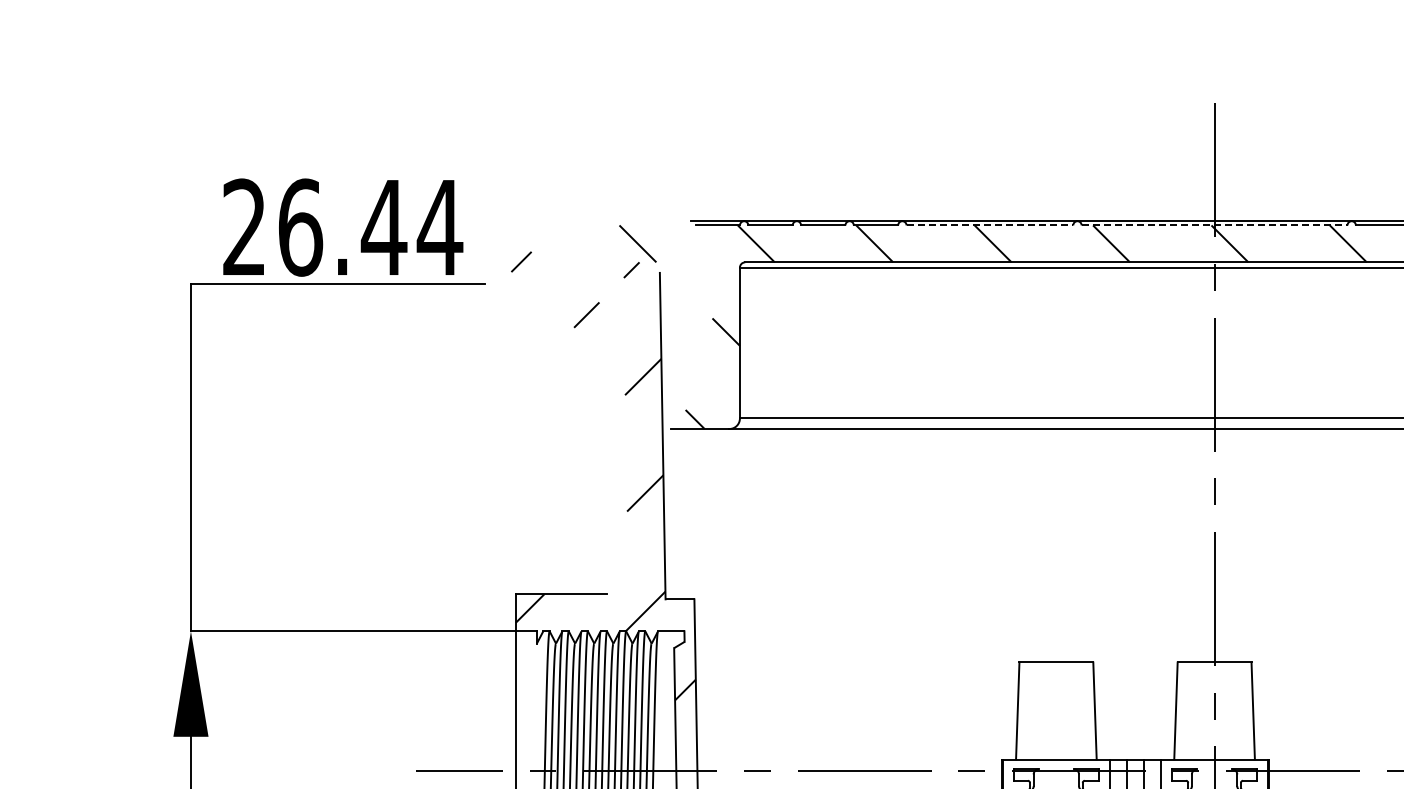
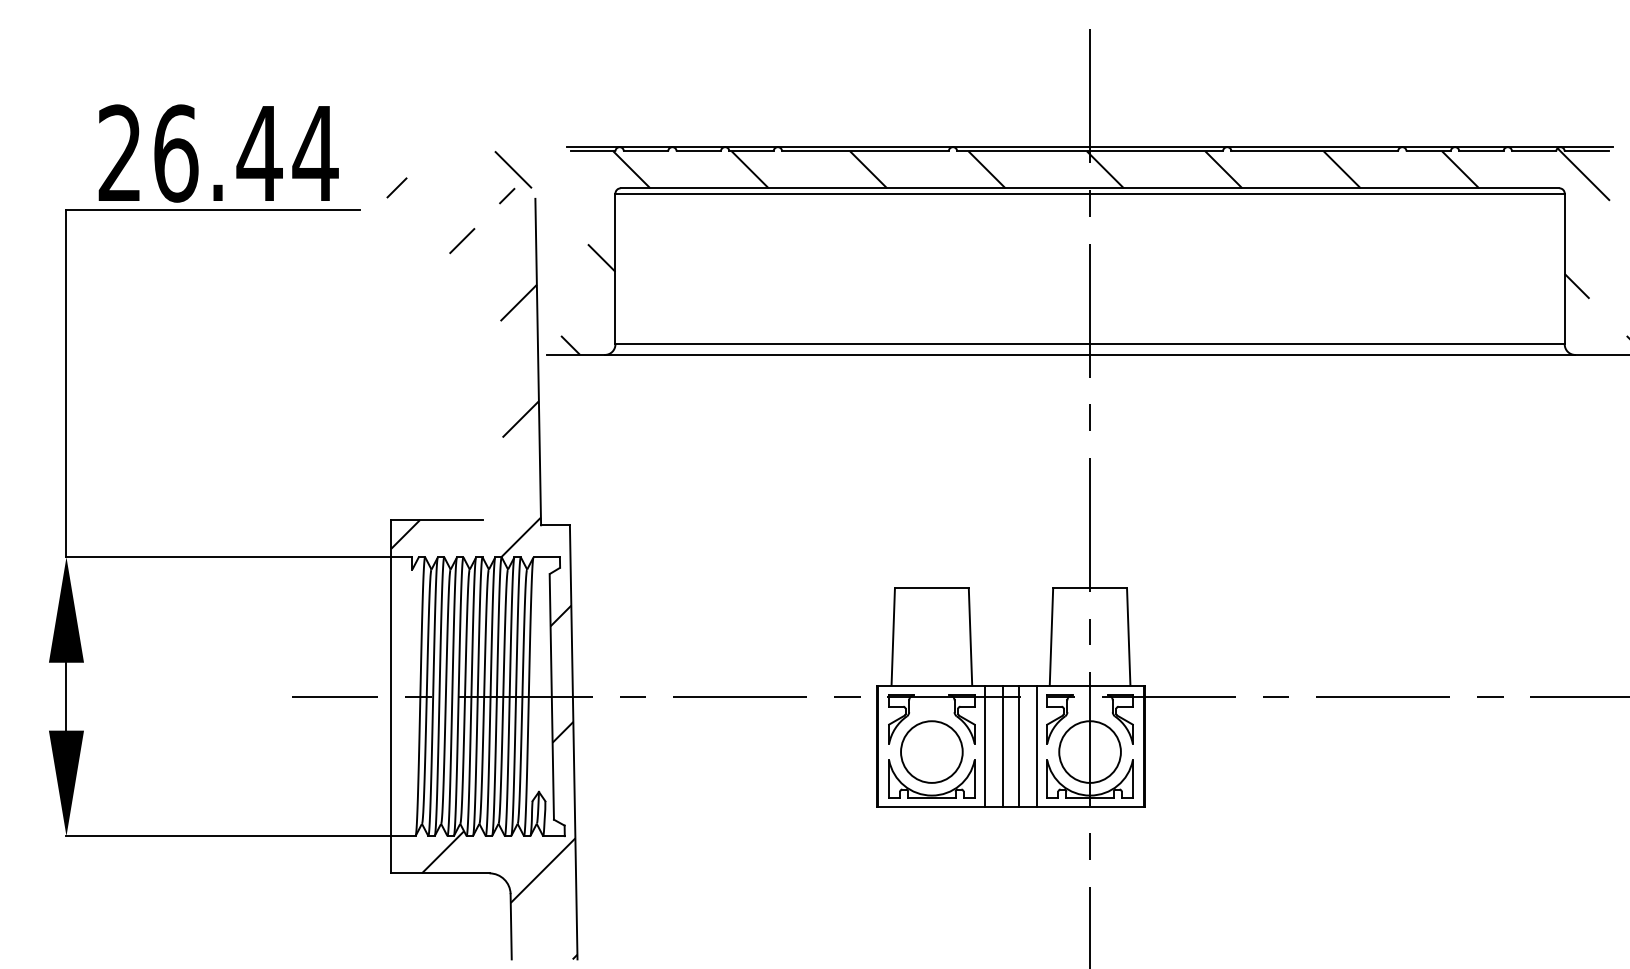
line: (989, 225) -> (865, 151), dashed -> solid
line: (1214, 225) -> (1090, 151), dashed -> solid

